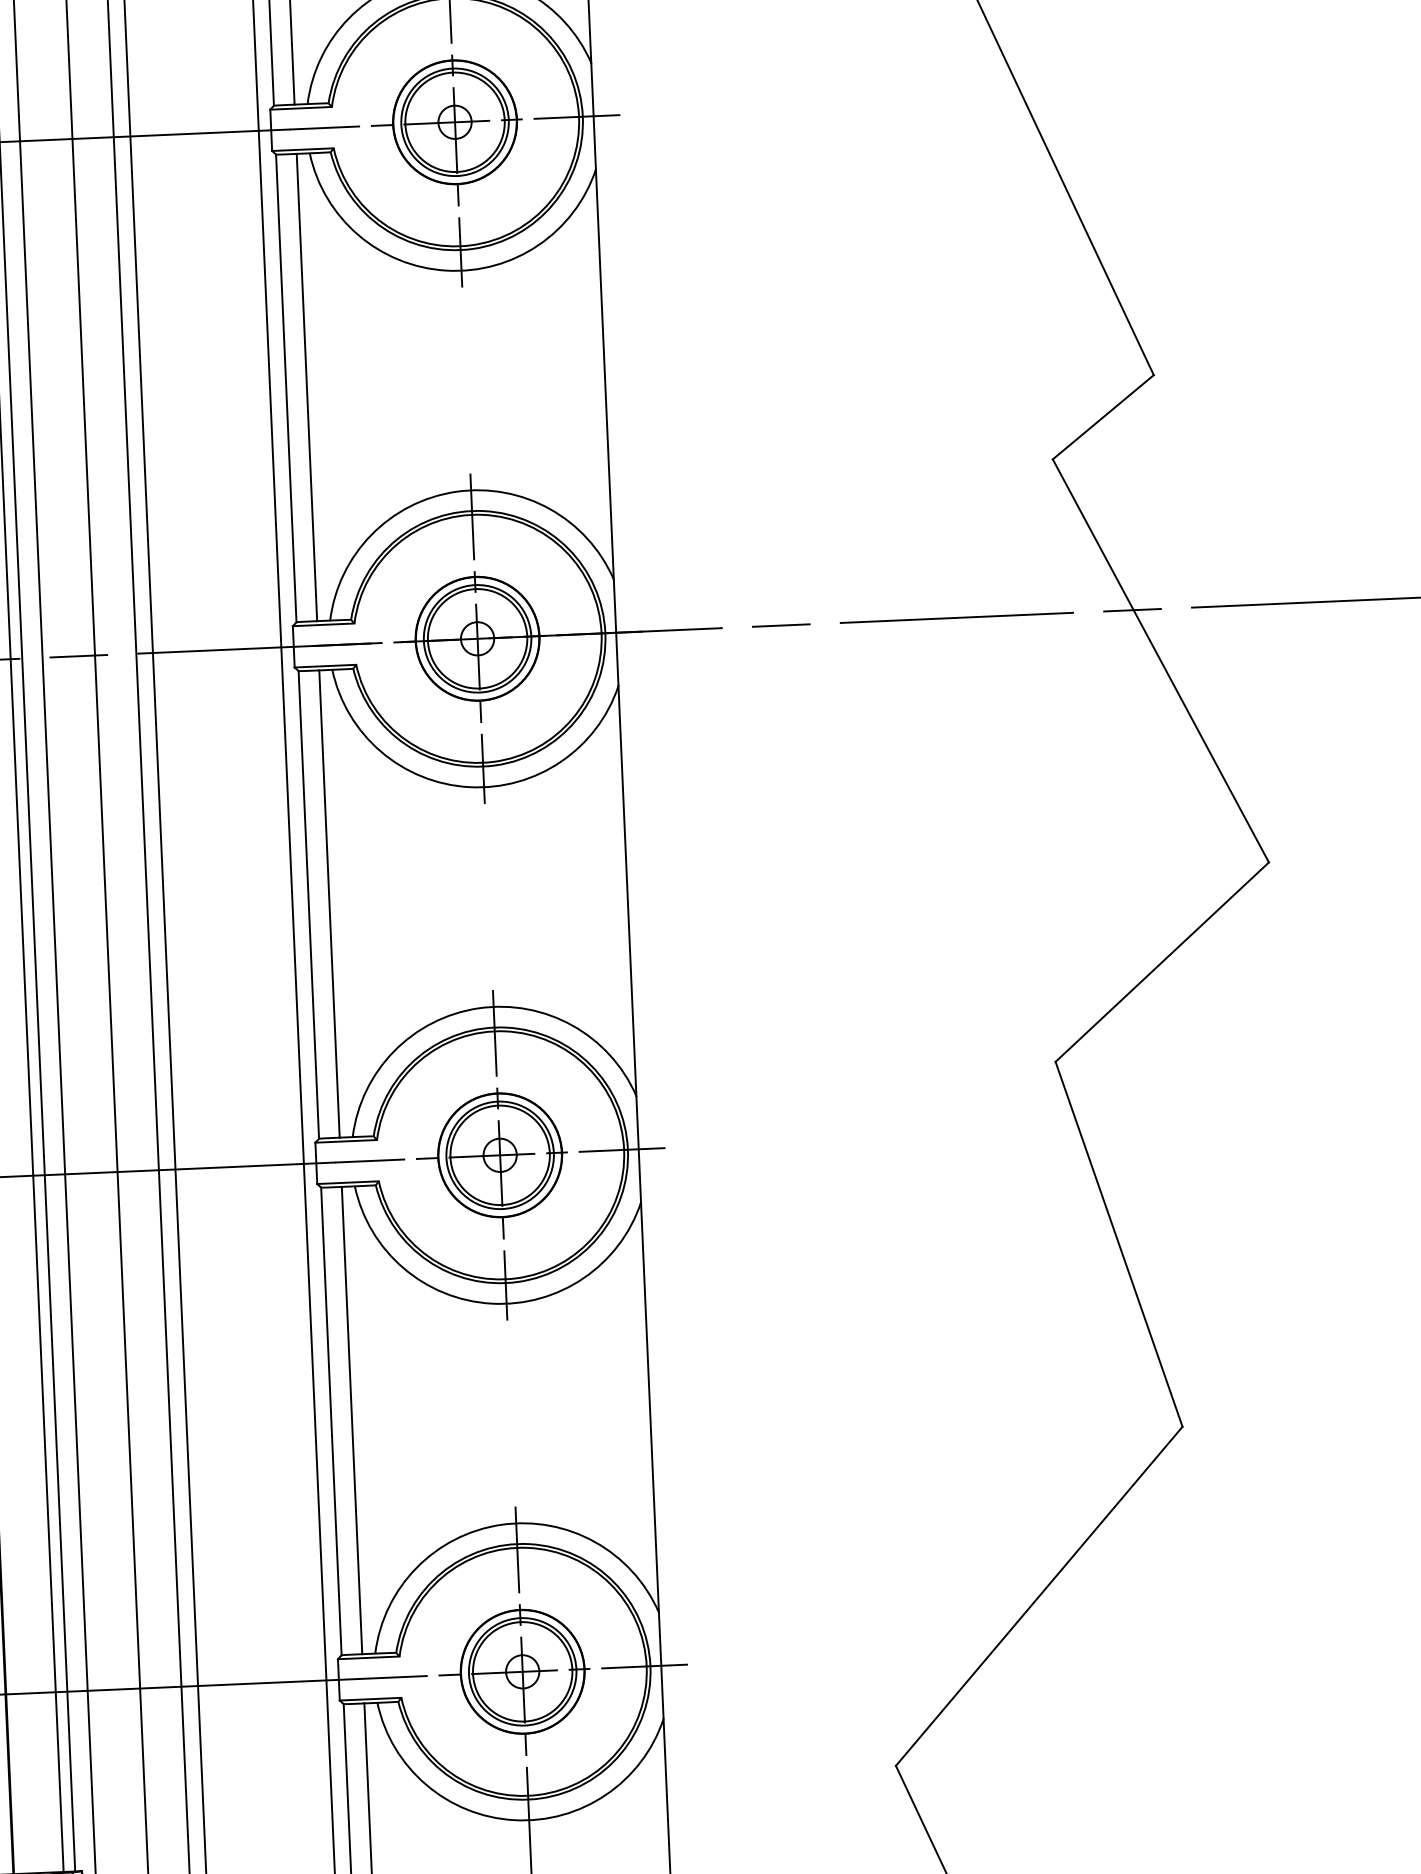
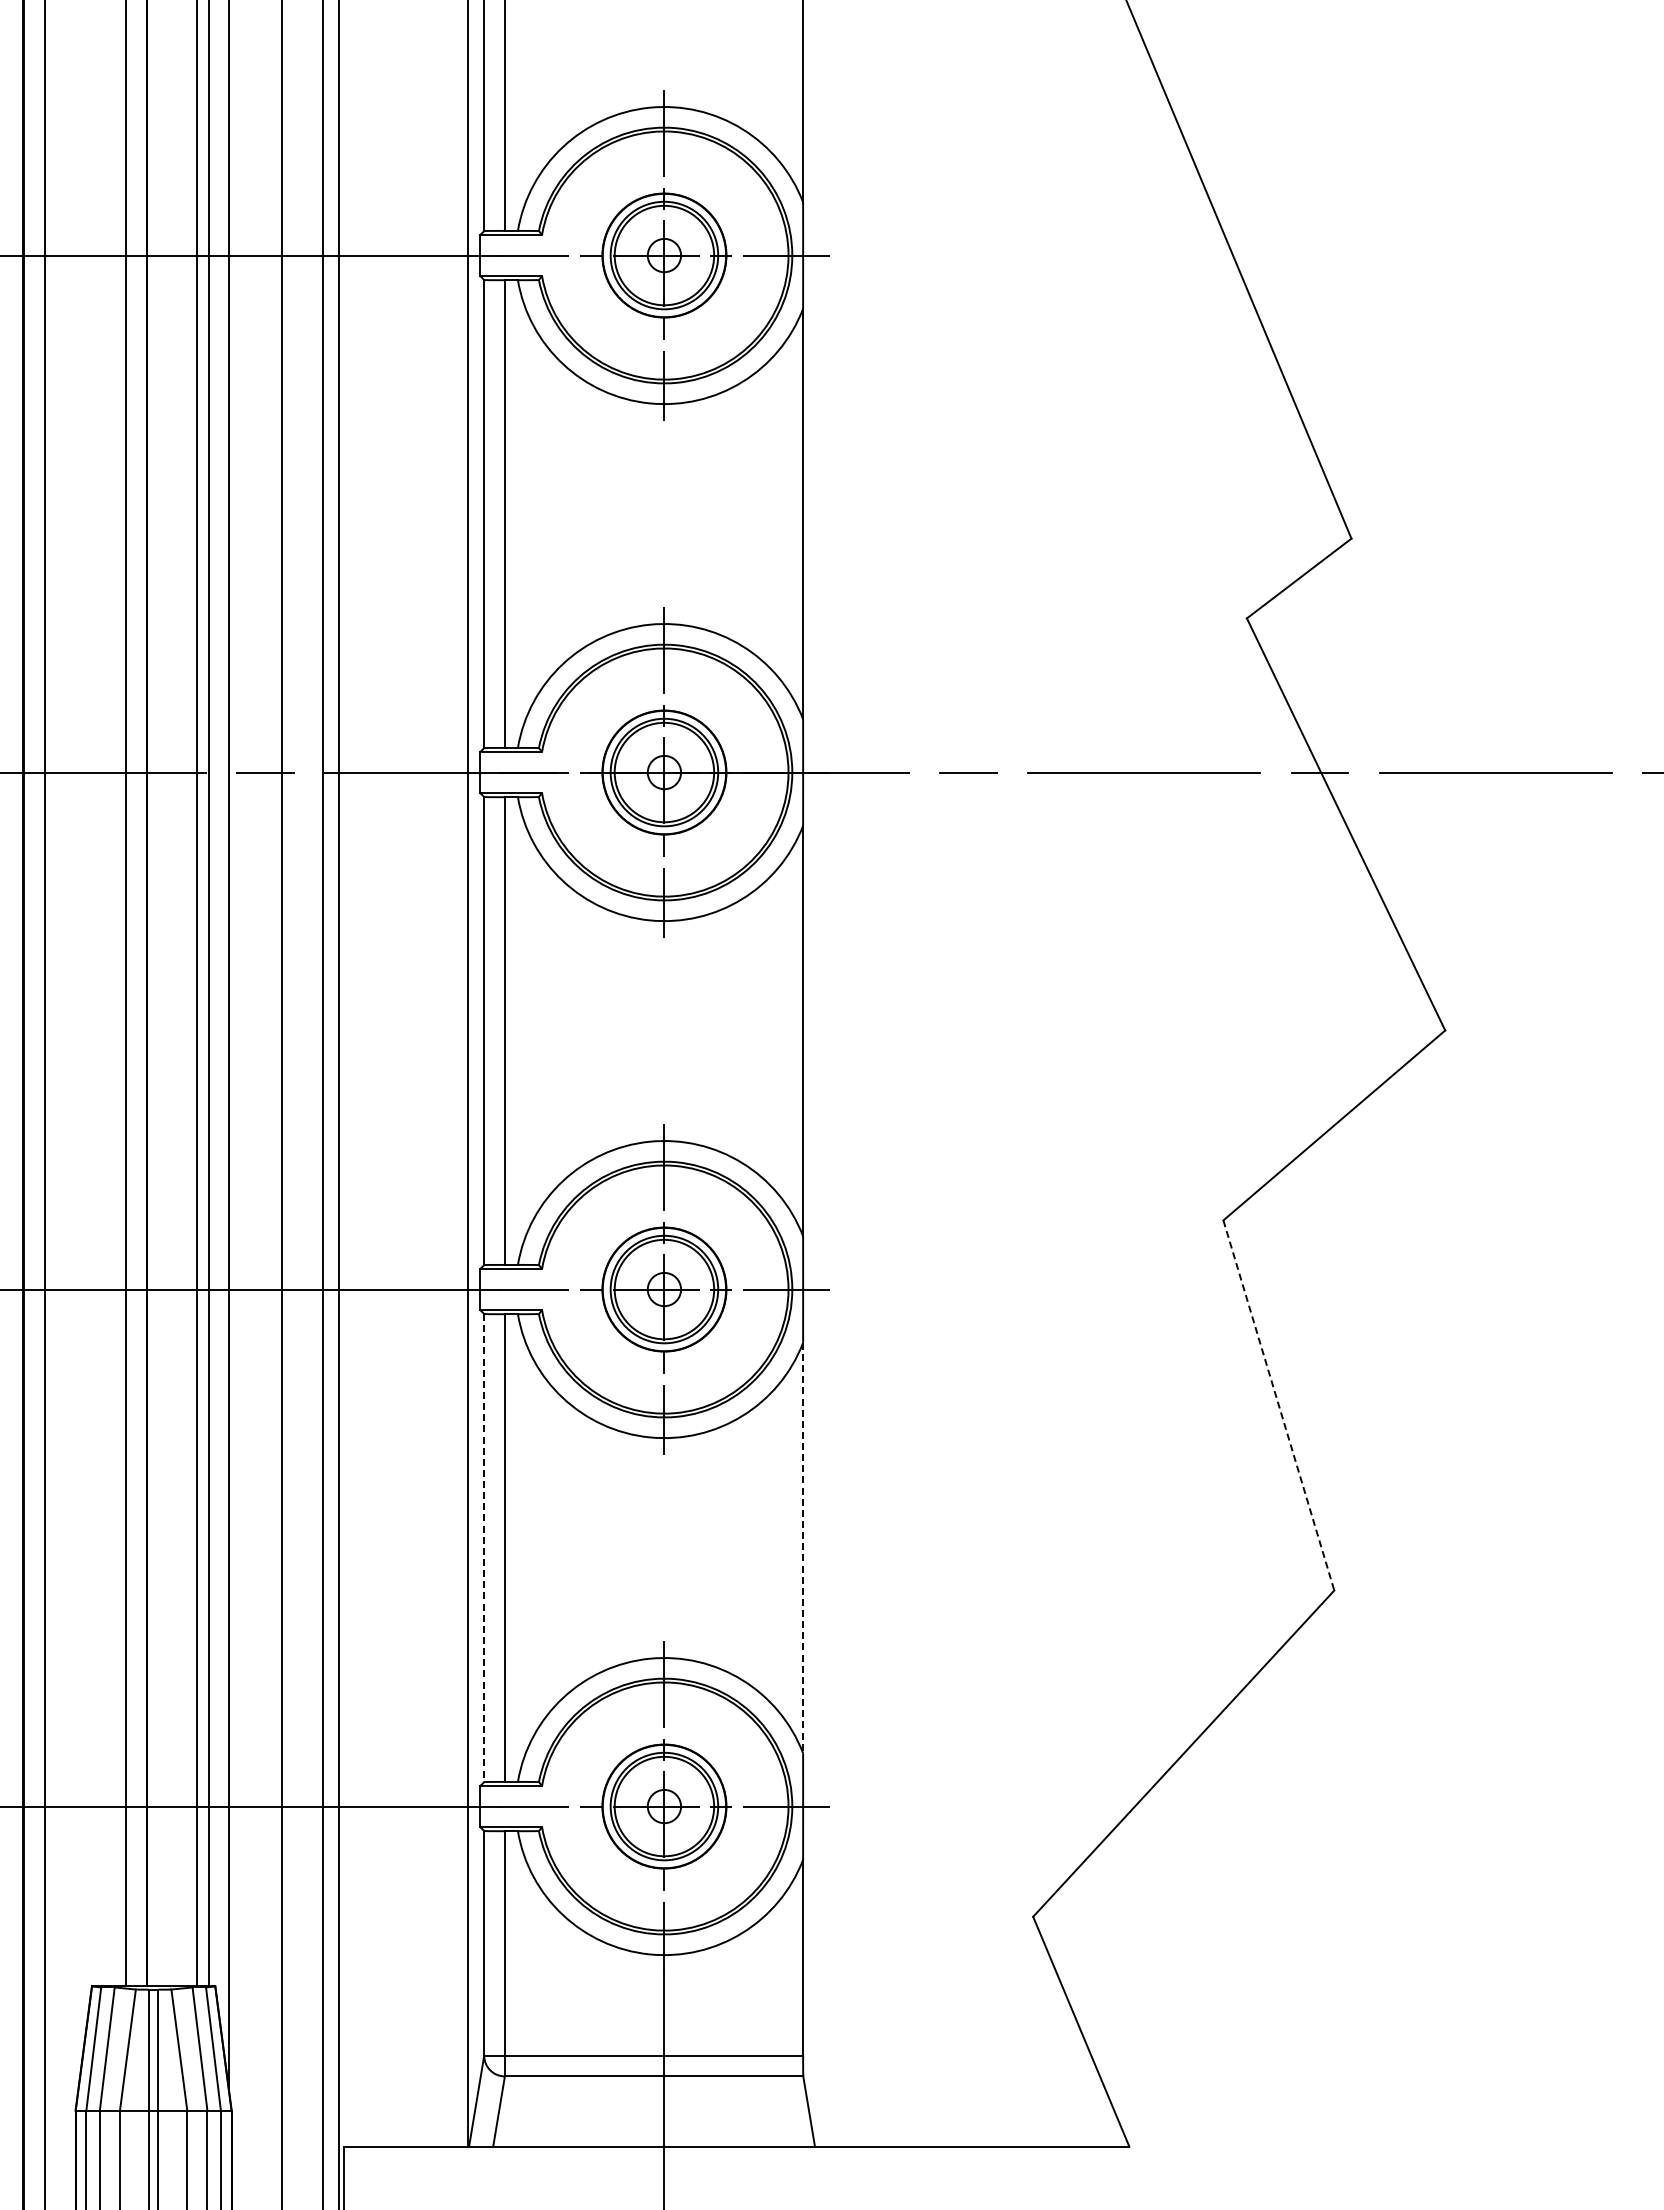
line: (1119, 1244) -> (1279, 1405), solid -> dashed
line: (650, 1407) -> (803, 1548), solid -> dashed
line: (331, 1421) -> (484, 1548), solid -> dashed

